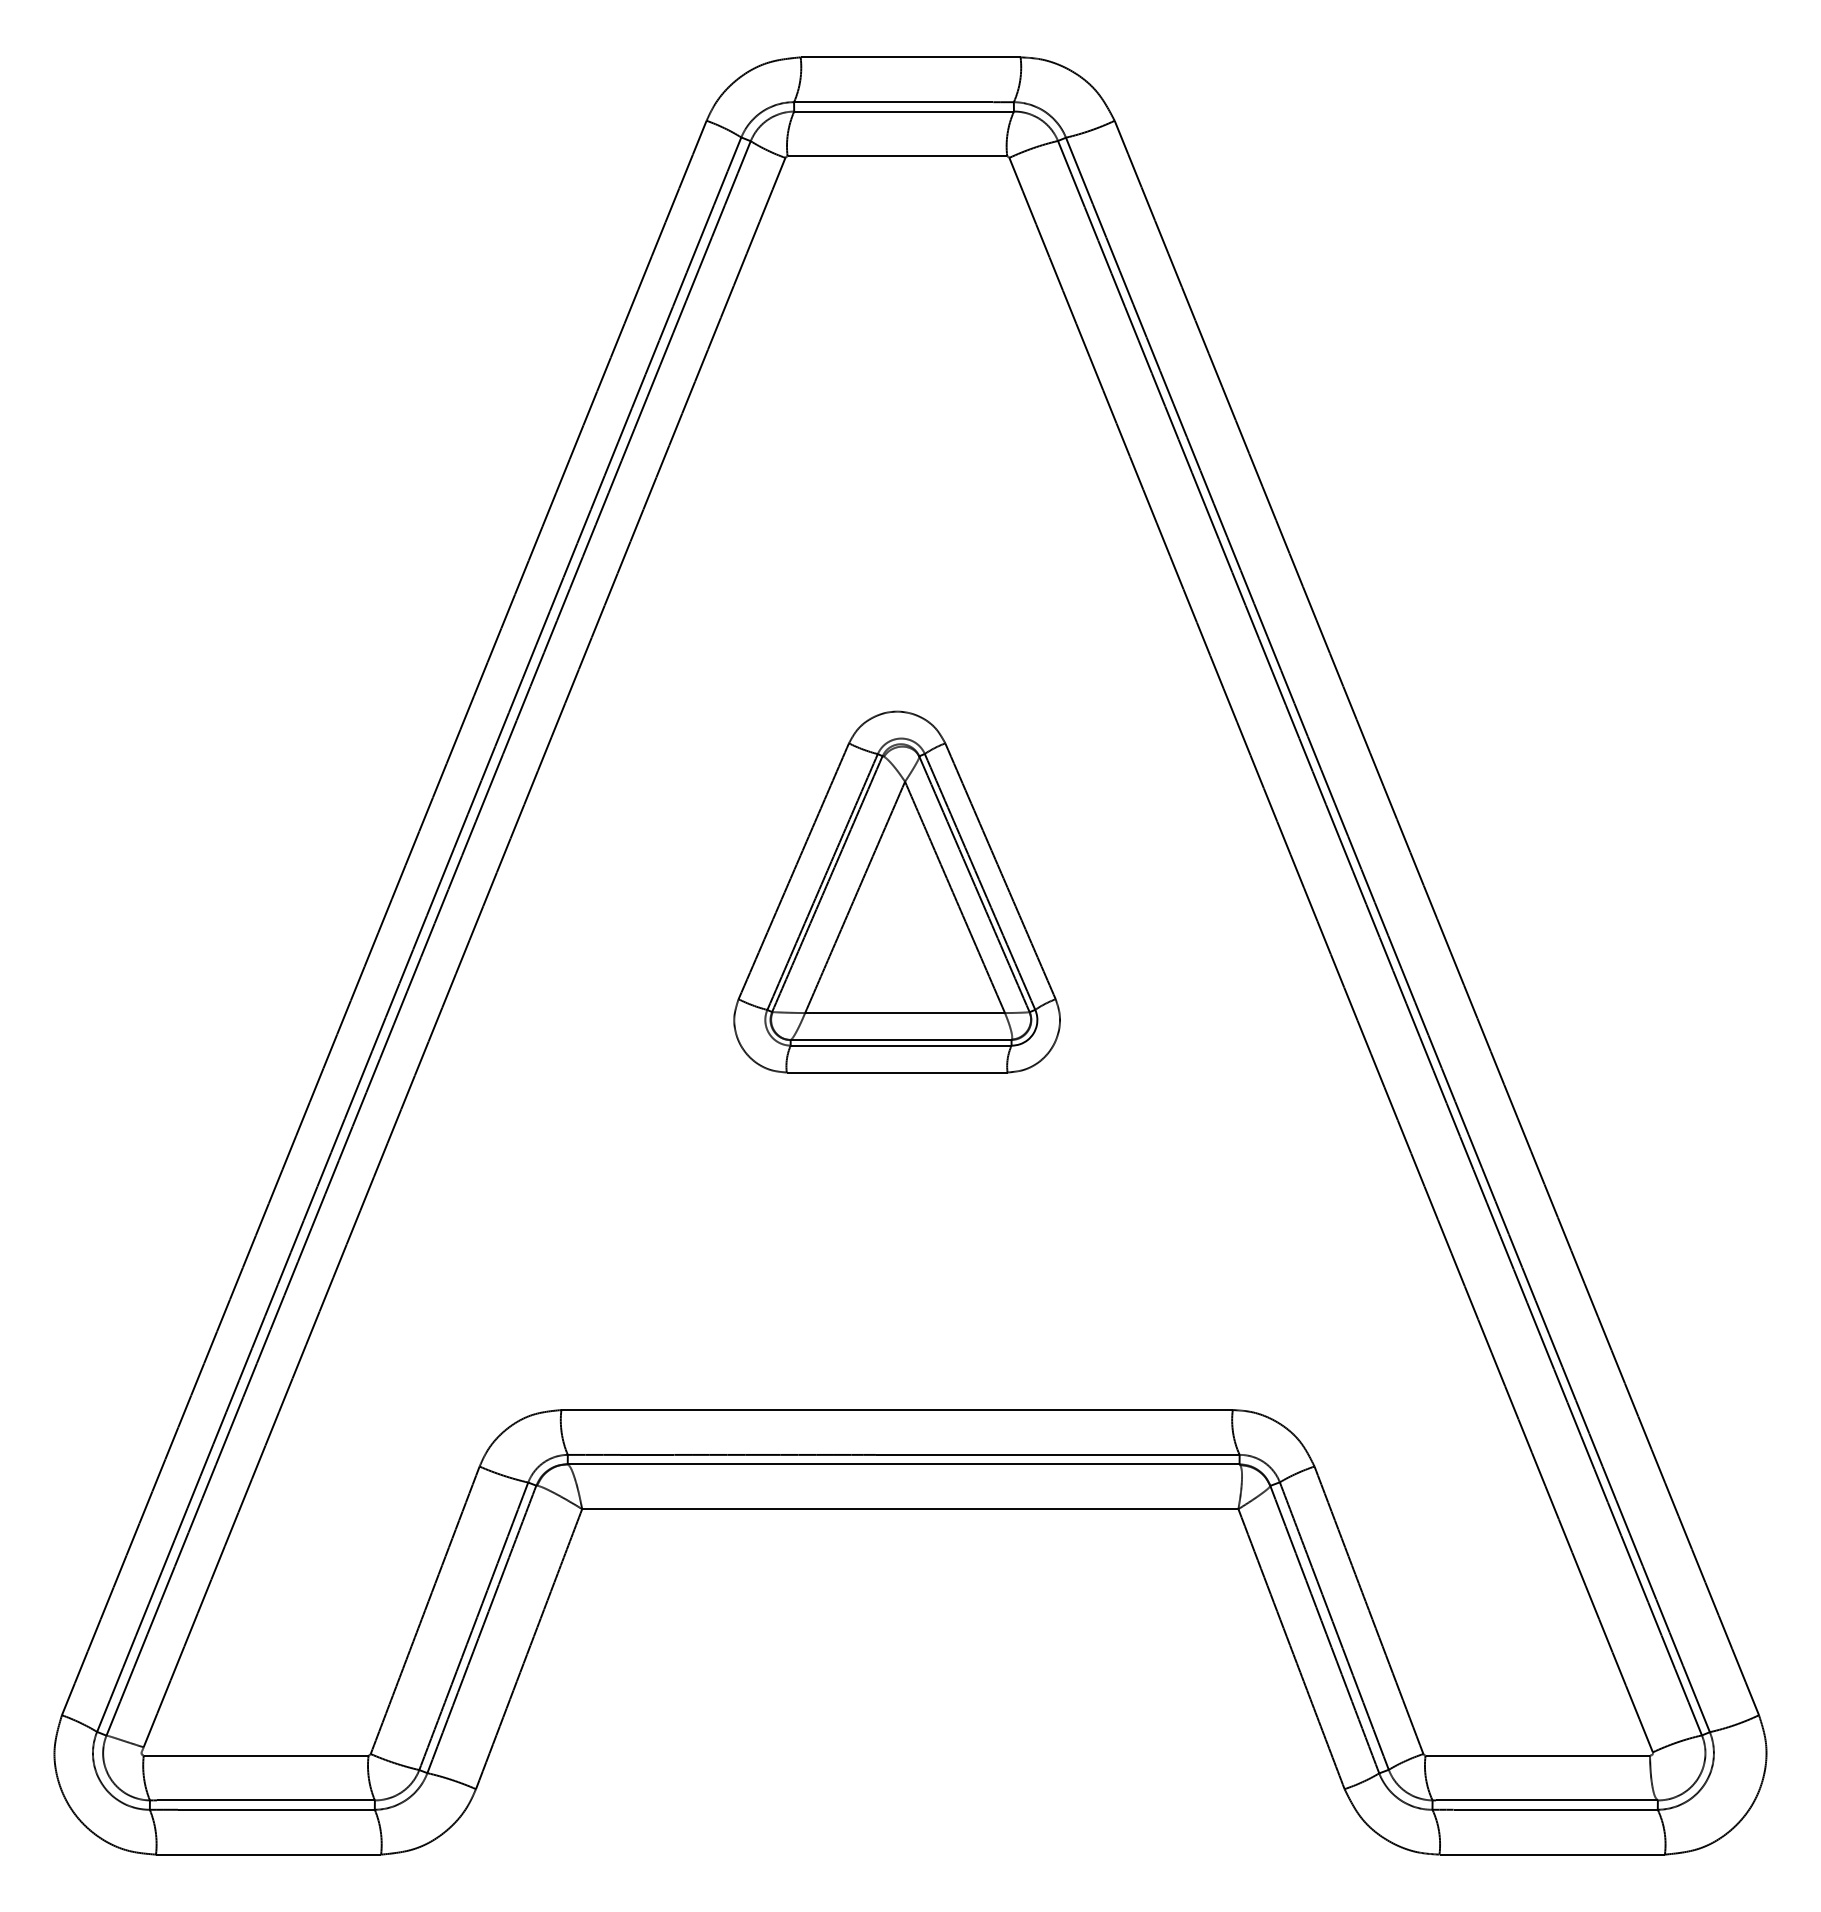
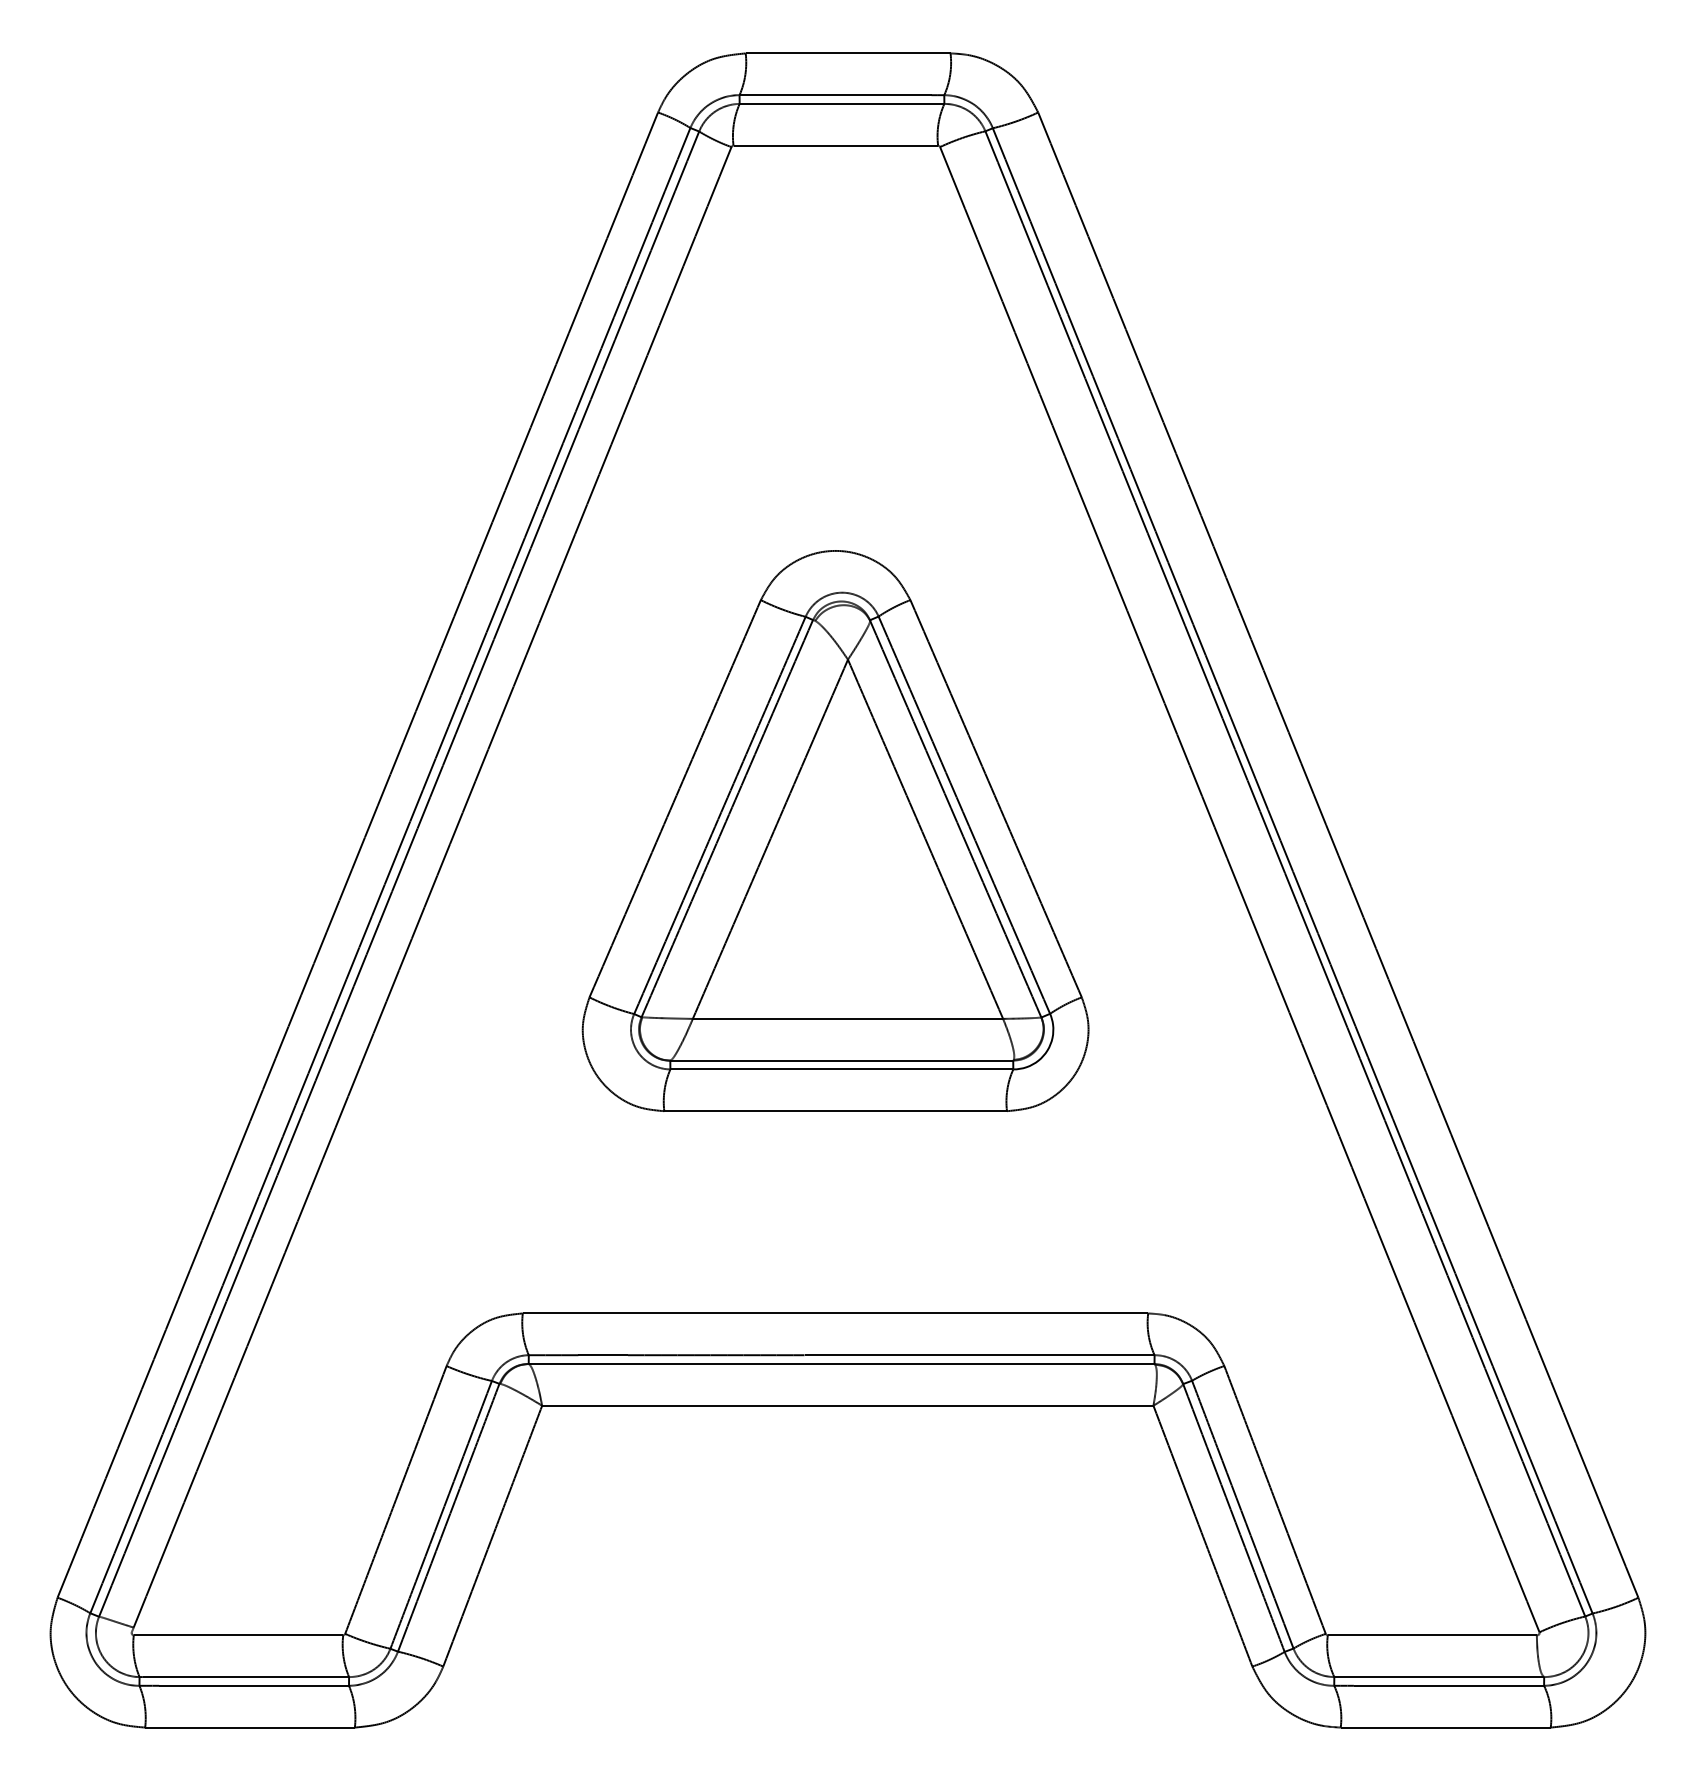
part: (896, 891) -> (834, 830), size x1.67

